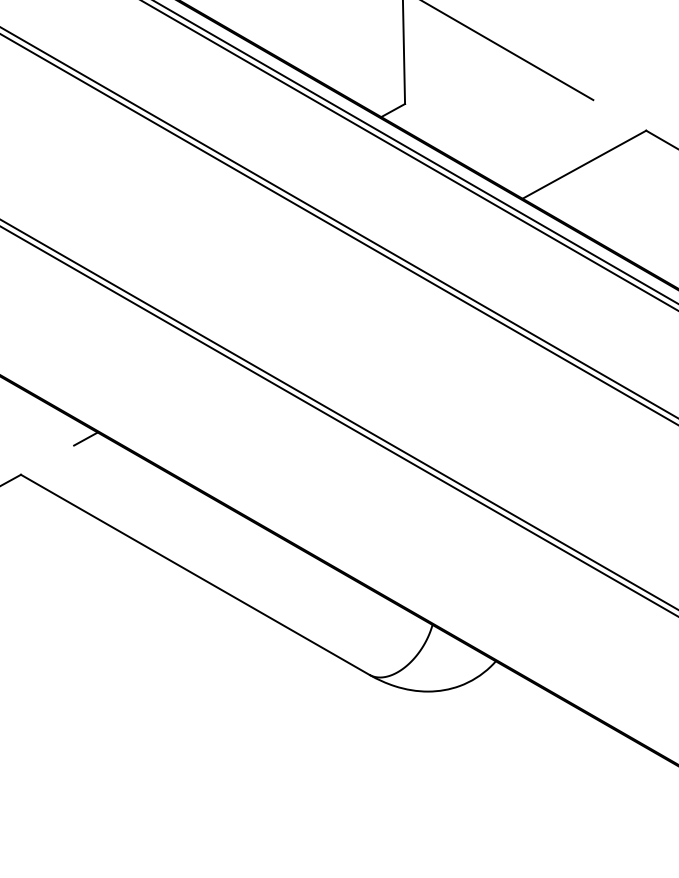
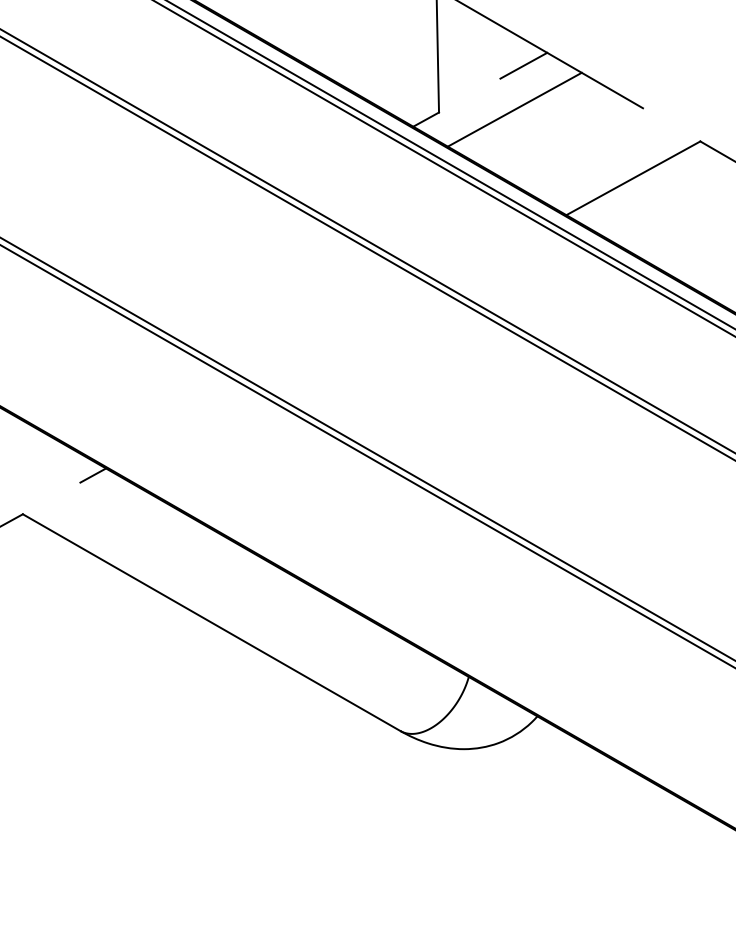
line: (482, 60) -> (522, 65), added
line: (474, 101) -> (514, 109), added

